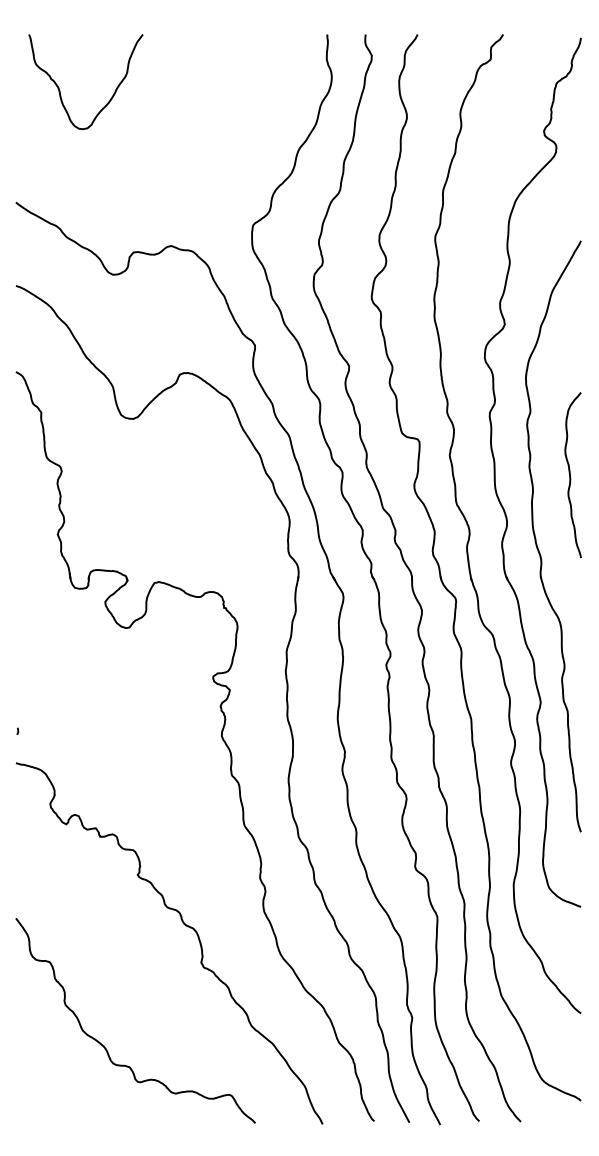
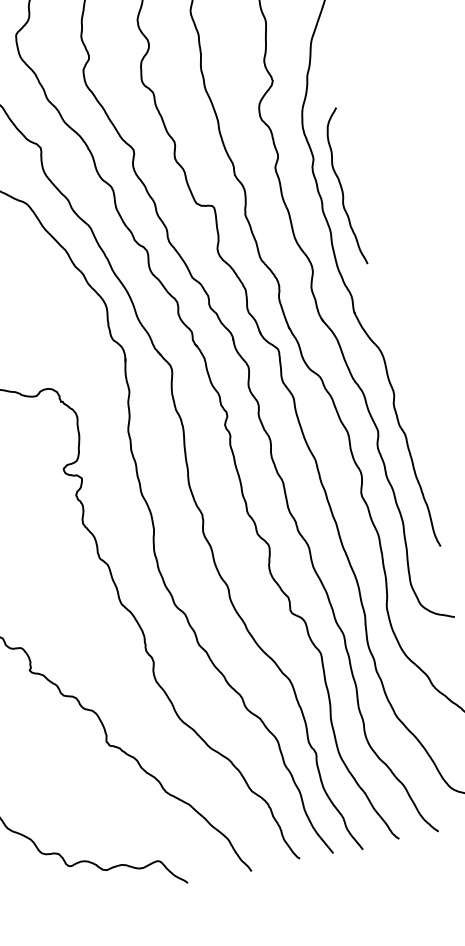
curve: (570, 475) -> (342, 188), moved

